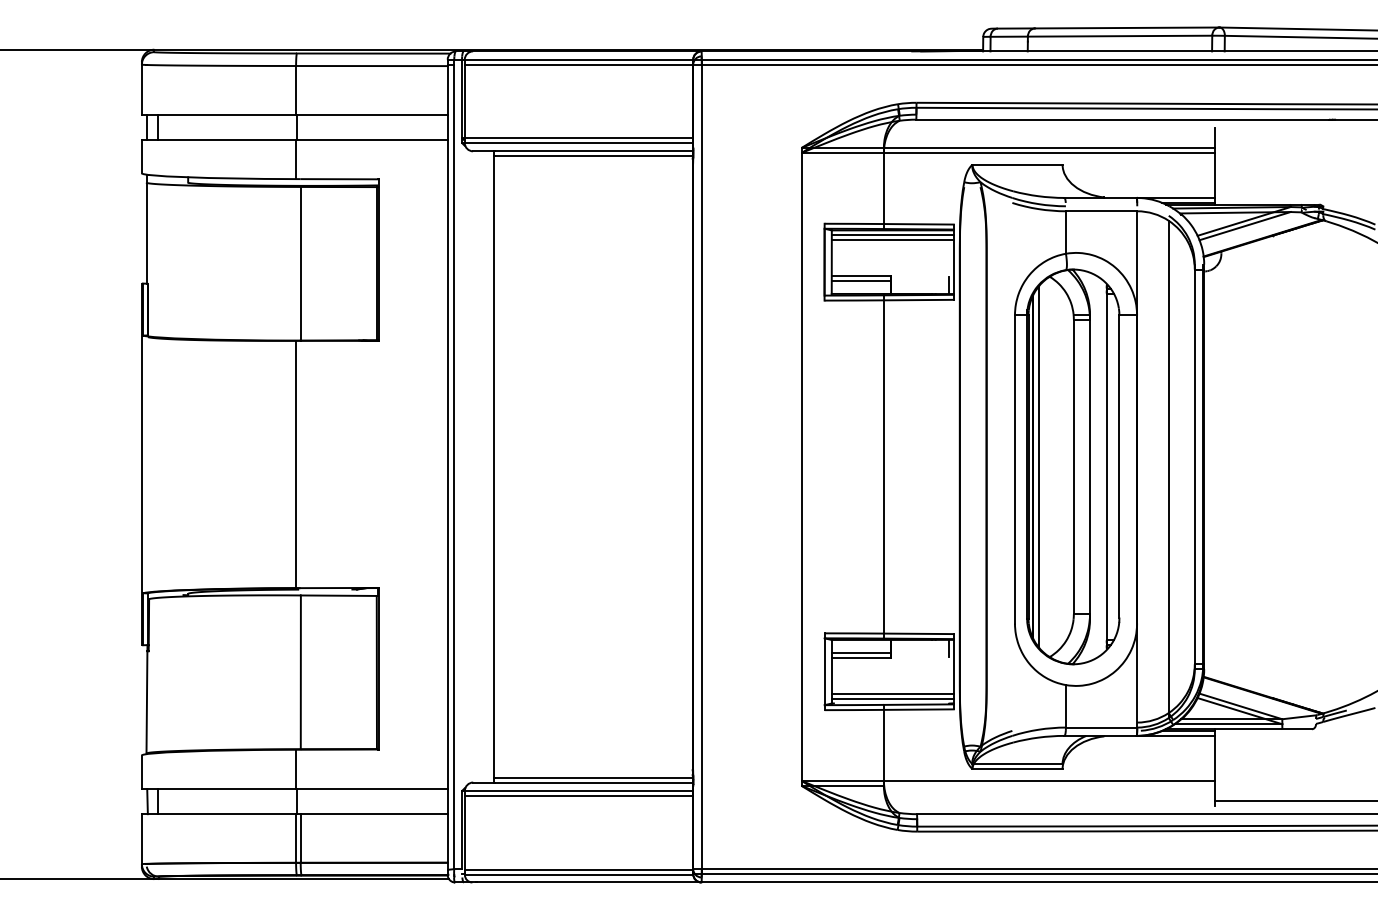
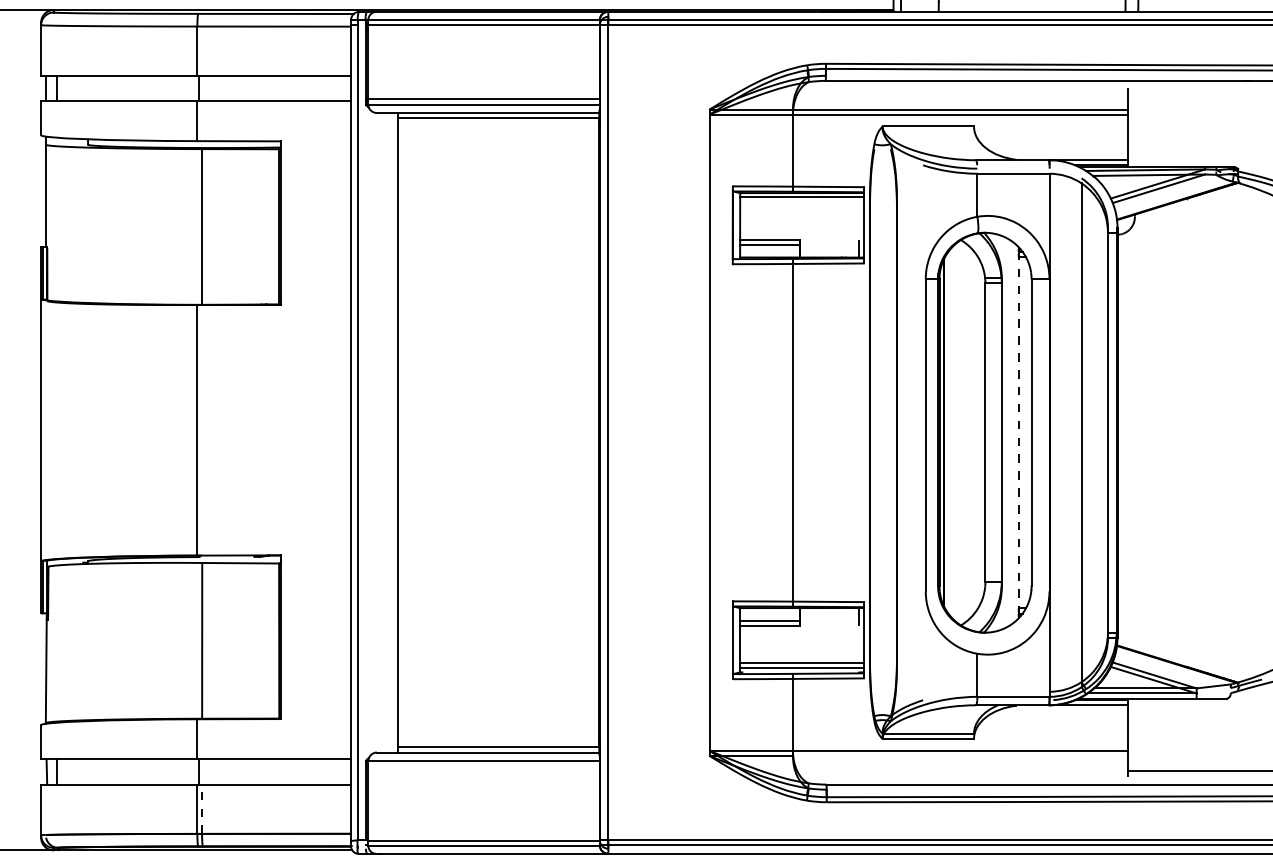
line: (892, 239) -> (801, 202), removed
line: (1038, 466) -> (949, 432), removed
line: (1106, 467) -> (1018, 433), solid -> dashed
line: (578, 795) -> (483, 765), removed
line: (300, 838) -> (201, 809), solid -> dashed

